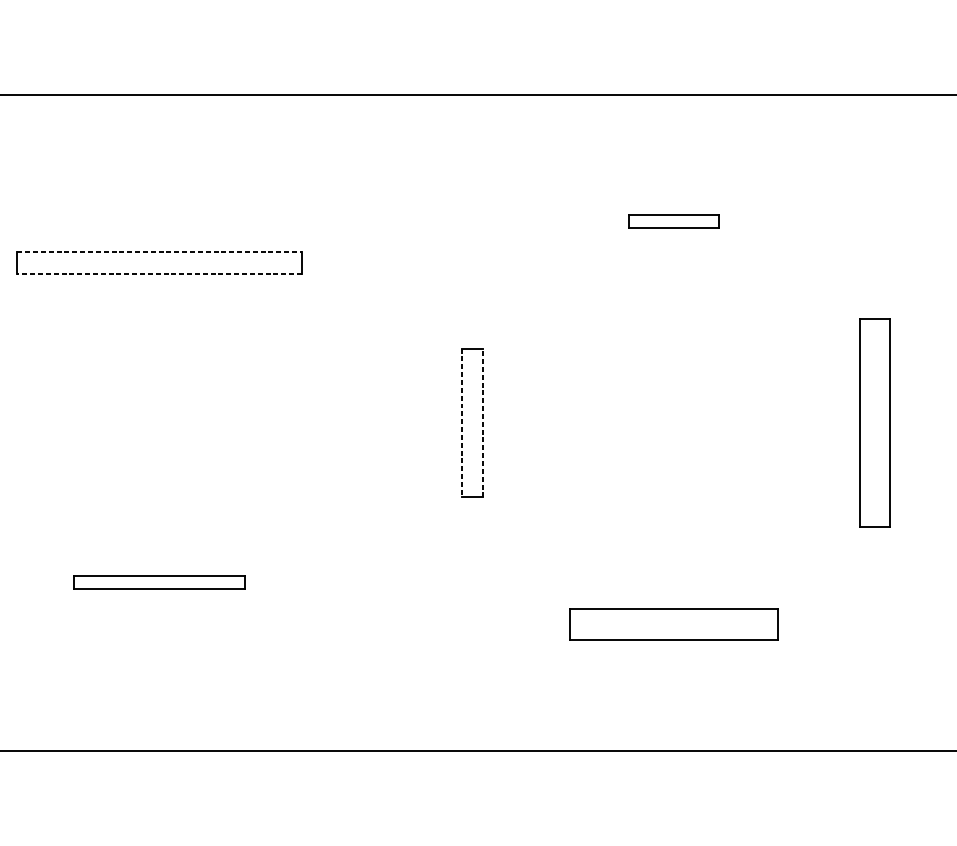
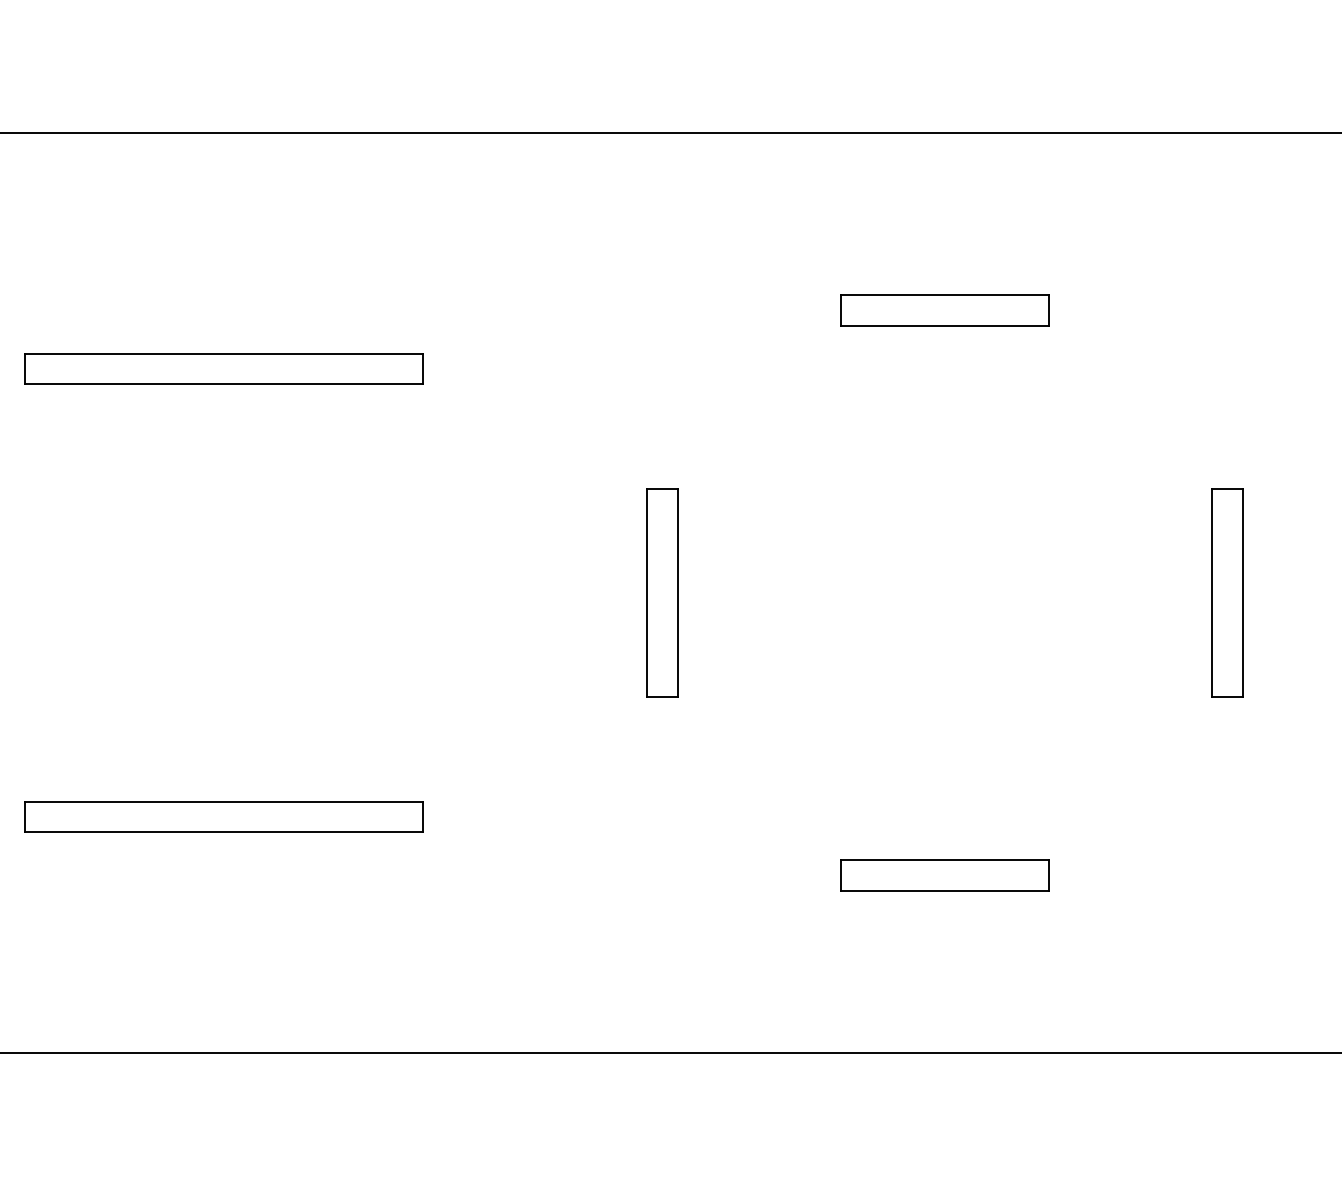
part: (673, 221) -> (944, 310), size x1.67
line: (160, 252) -> (224, 353), dashed -> solid
line: (159, 274) -> (223, 384), dashed -> solid
line: (483, 422) -> (677, 592), dashed -> solid
part: (875, 422) -> (1227, 592), size x0.71
line: (461, 423) -> (647, 593), dashed -> solid
part: (159, 582) -> (223, 816), size x1.67
part: (673, 624) -> (944, 875), size x0.71

